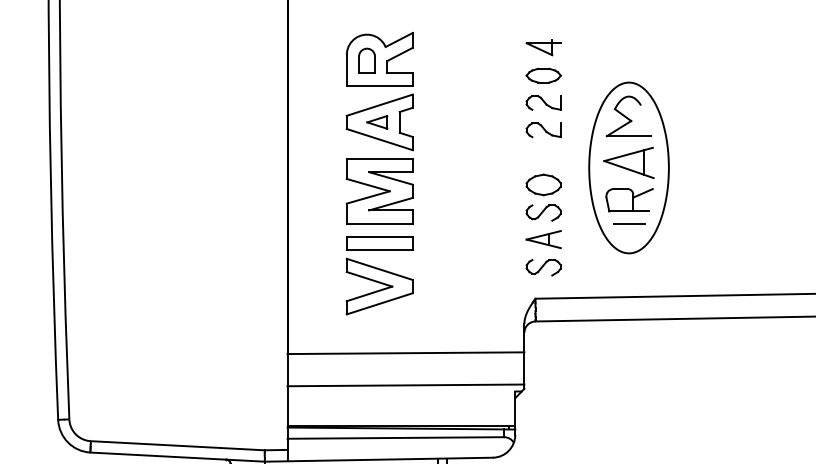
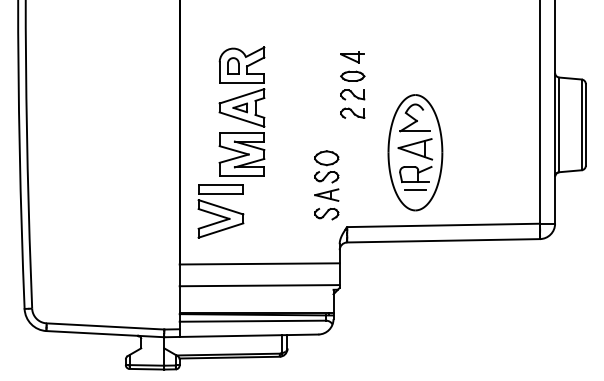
part: (629, 167) -> (415, 152), moved
part: (543, 225) -> (326, 185), moved
part: (379, 275) -> (220, 211), moved

